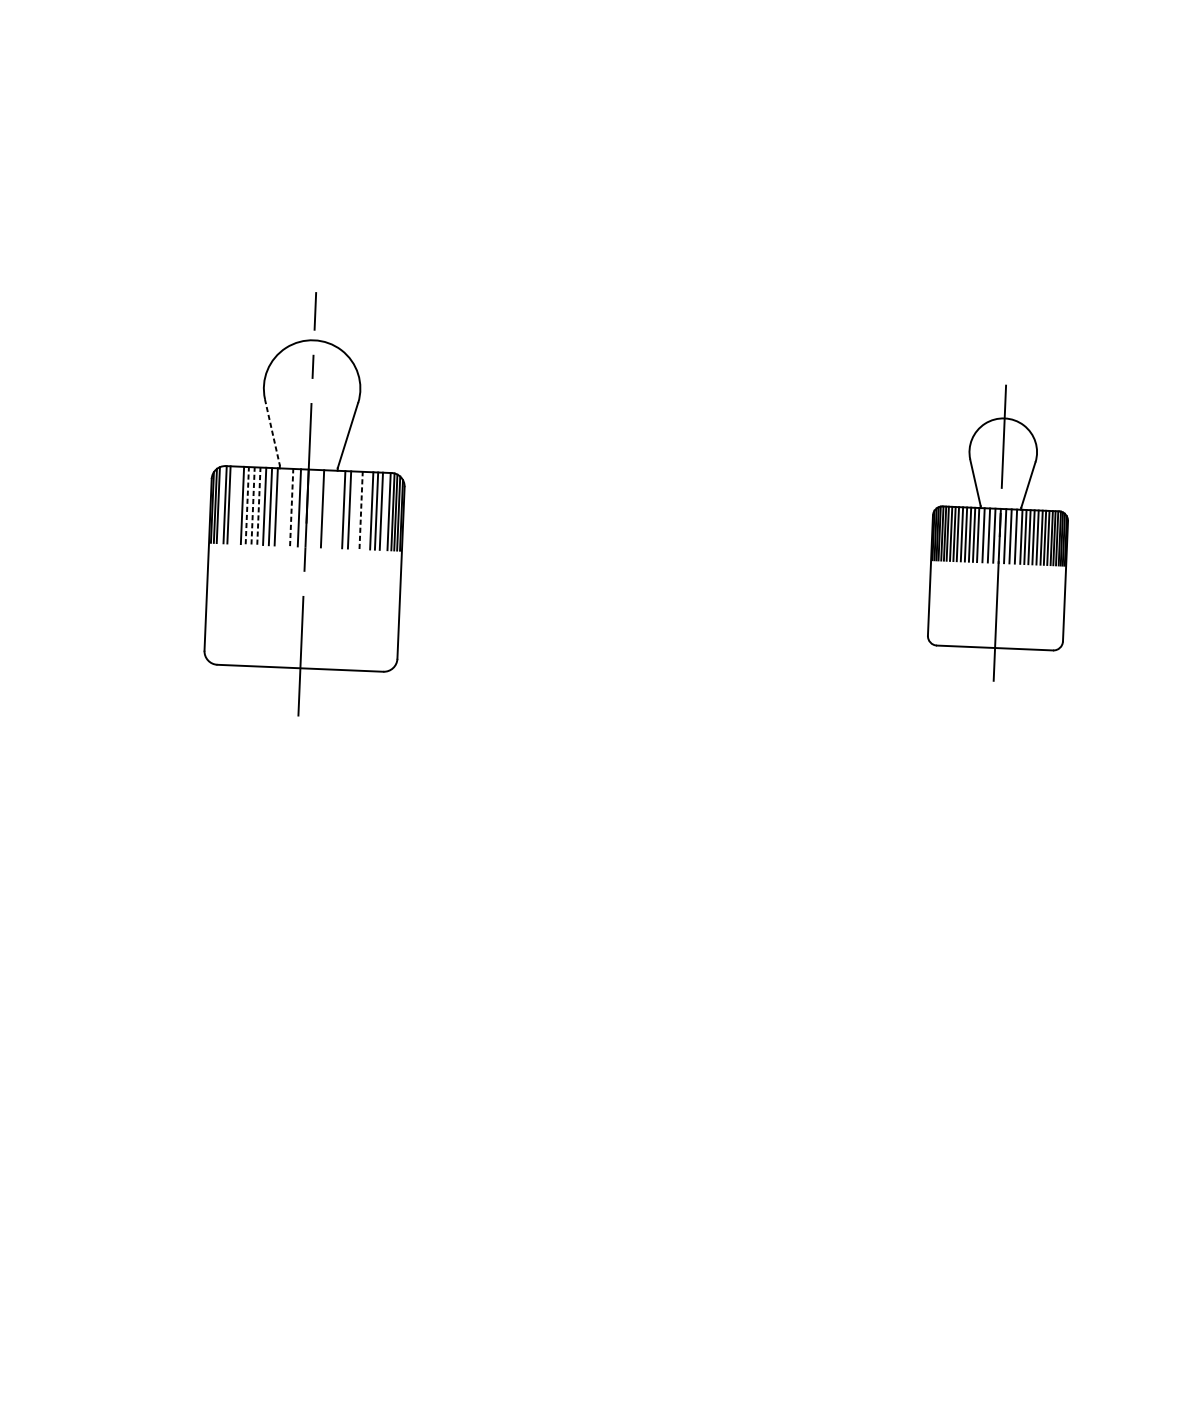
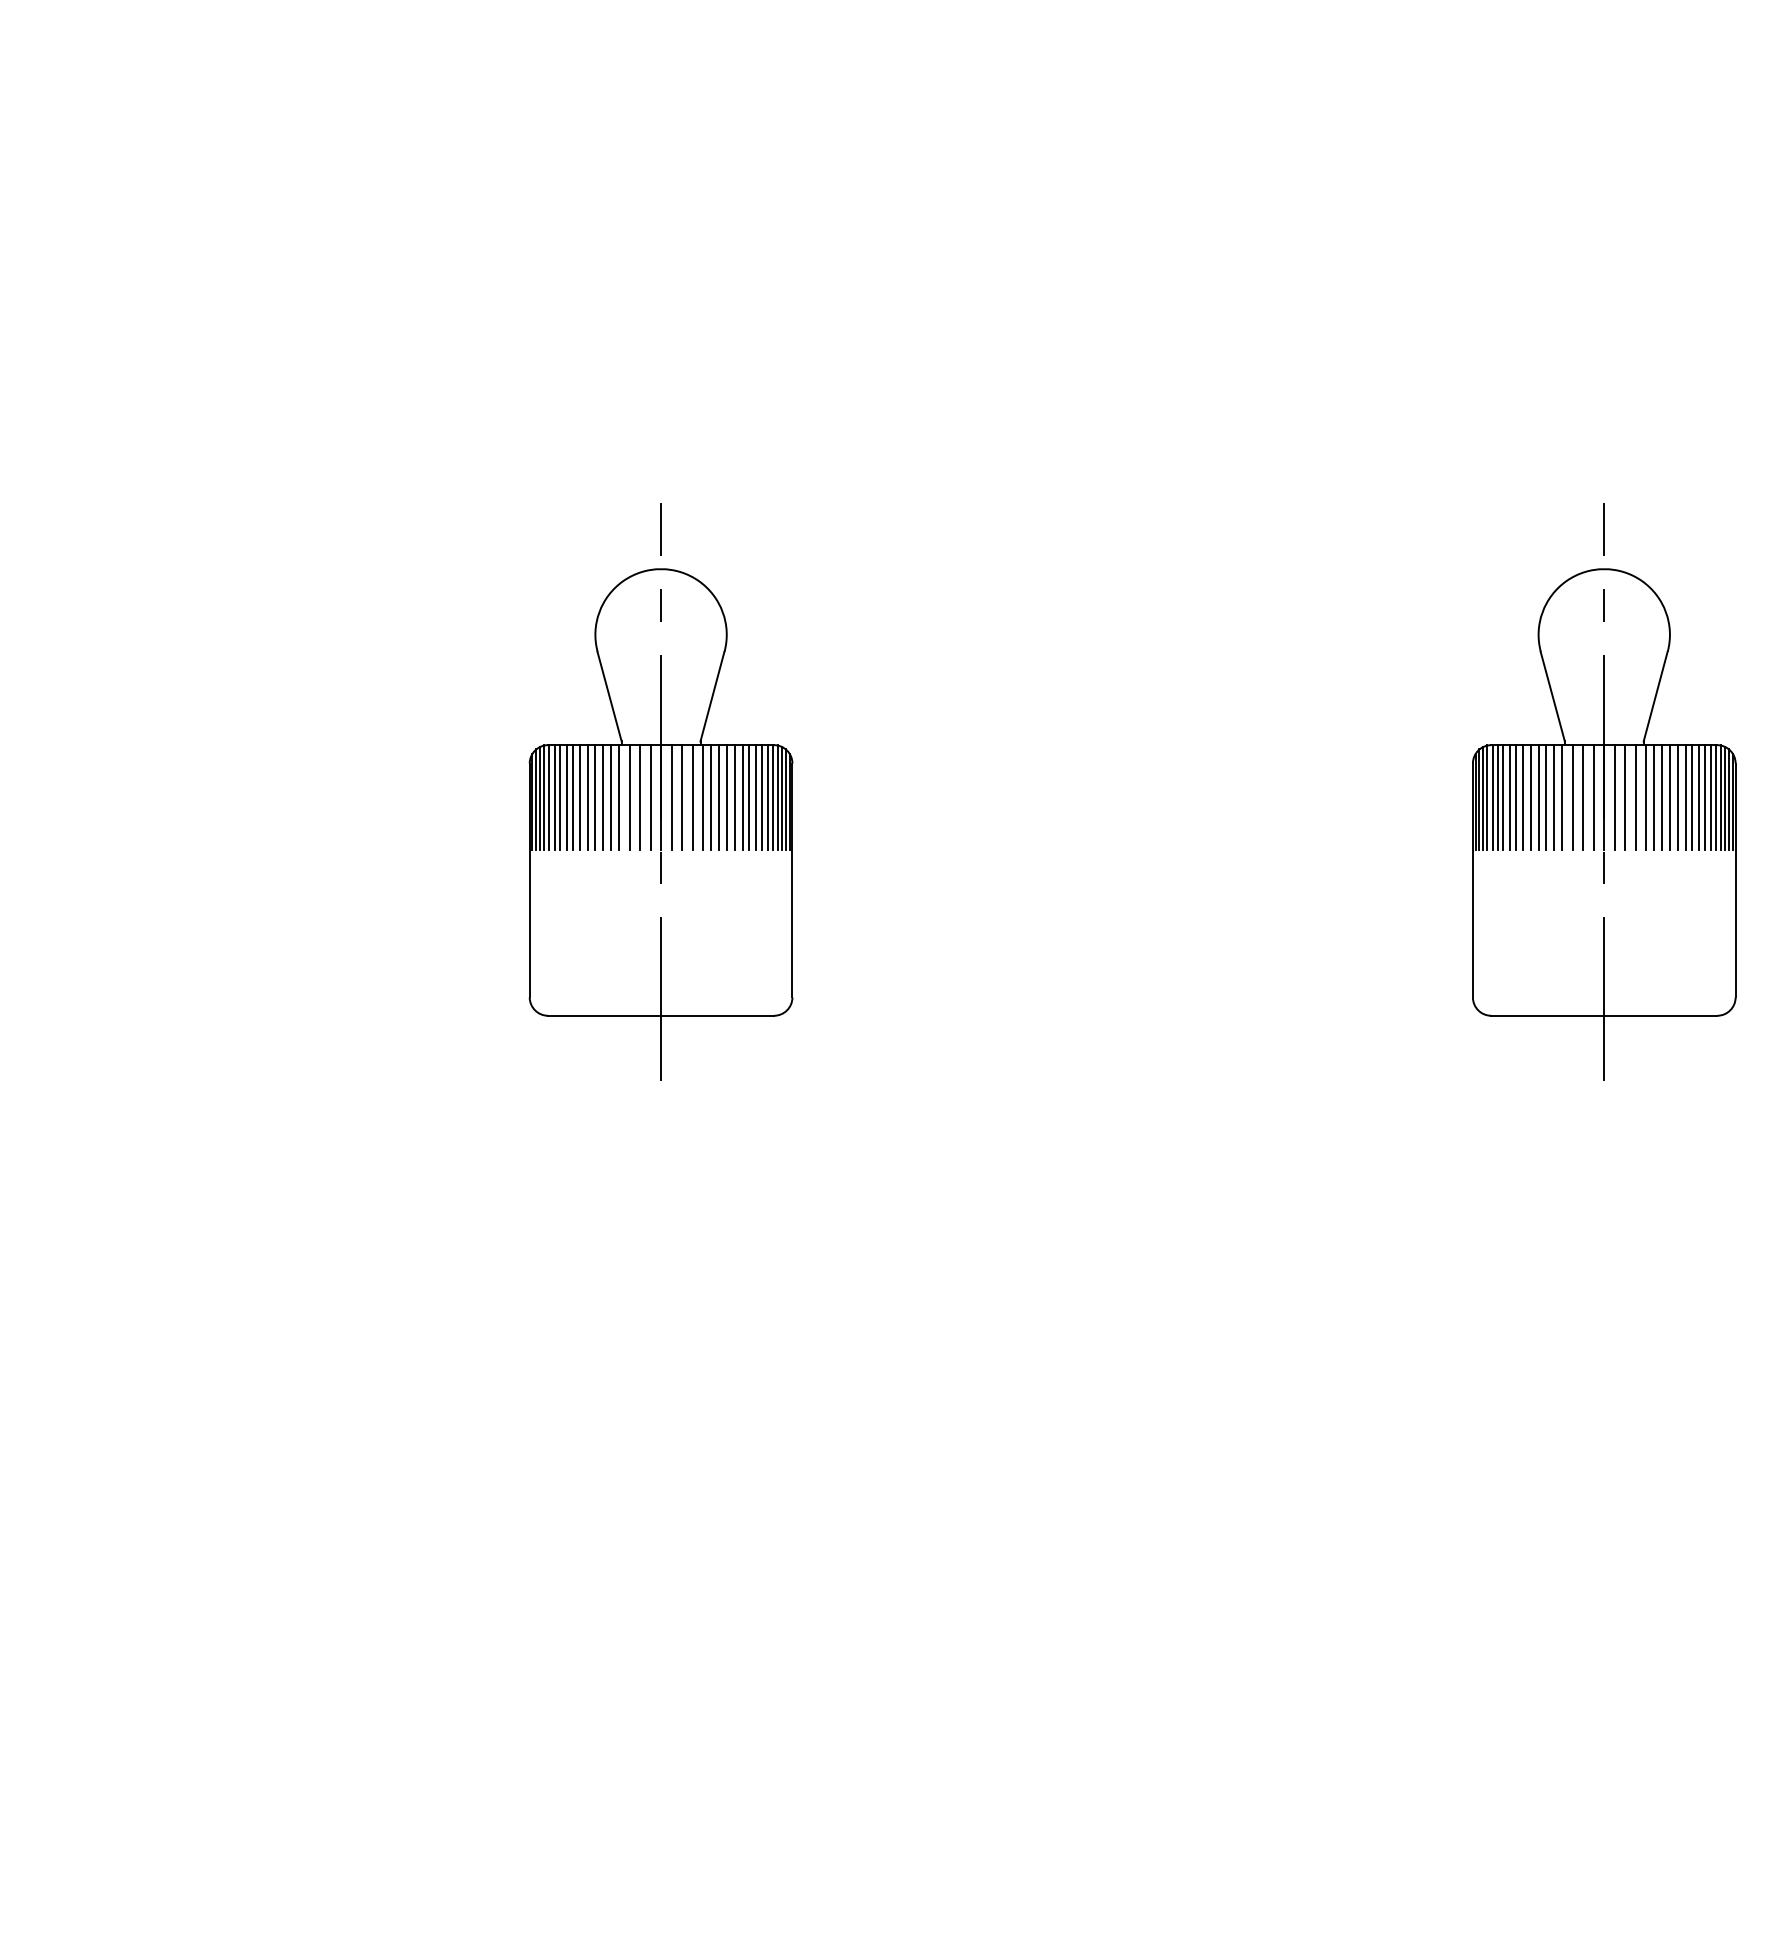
line: (272, 432) -> (609, 697), dashed -> solid
line: (221, 504) -> (544, 797), added
line: (232, 504) -> (559, 797), added
line: (237, 505) -> (566, 797), added
line: (247, 505) -> (579, 797), dashed -> solid
line: (253, 505) -> (587, 797), dashed -> solid
line: (258, 505) -> (595, 797), dashed -> solid
line: (283, 507) -> (629, 797), added
line: (292, 507) -> (640, 797), dashed -> solid
line: (314, 508) -> (671, 797), added
line: (330, 508) -> (692, 797), added
line: (338, 509) -> (703, 797), added
line: (355, 510) -> (726, 797), added
line: (361, 510) -> (734, 797), dashed -> solid
line: (366, 510) -> (742, 797), added
line: (385, 511) -> (767, 797), added
part: (1000, 532) -> (1604, 791), size x1.43

